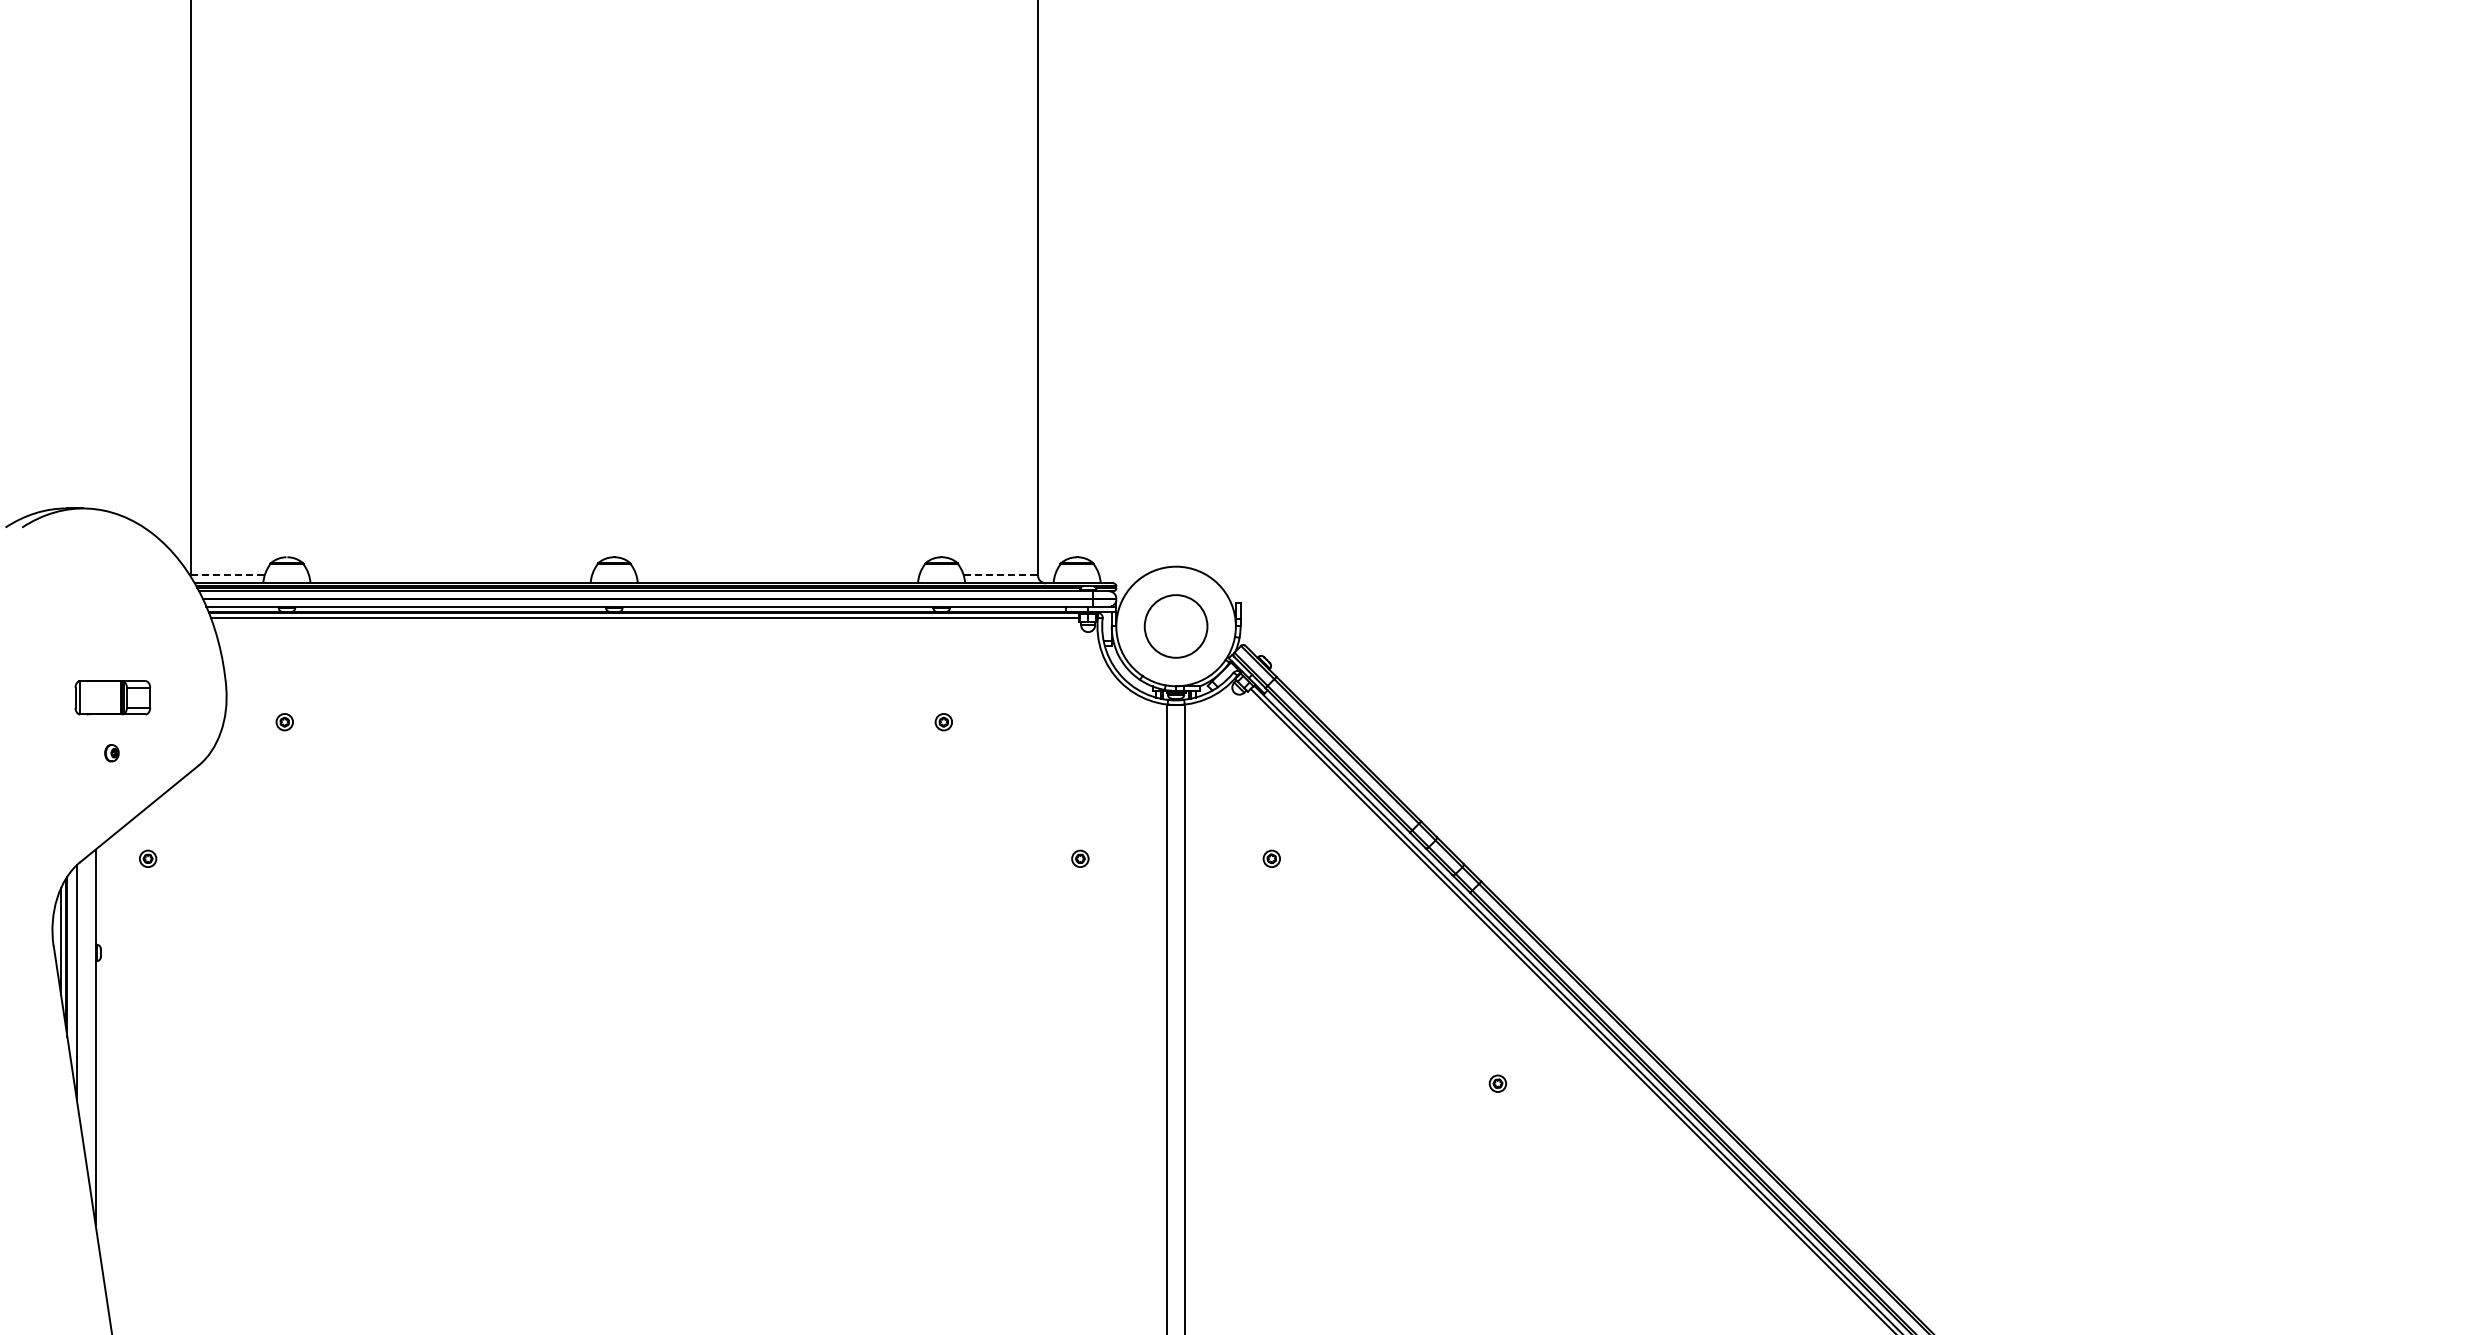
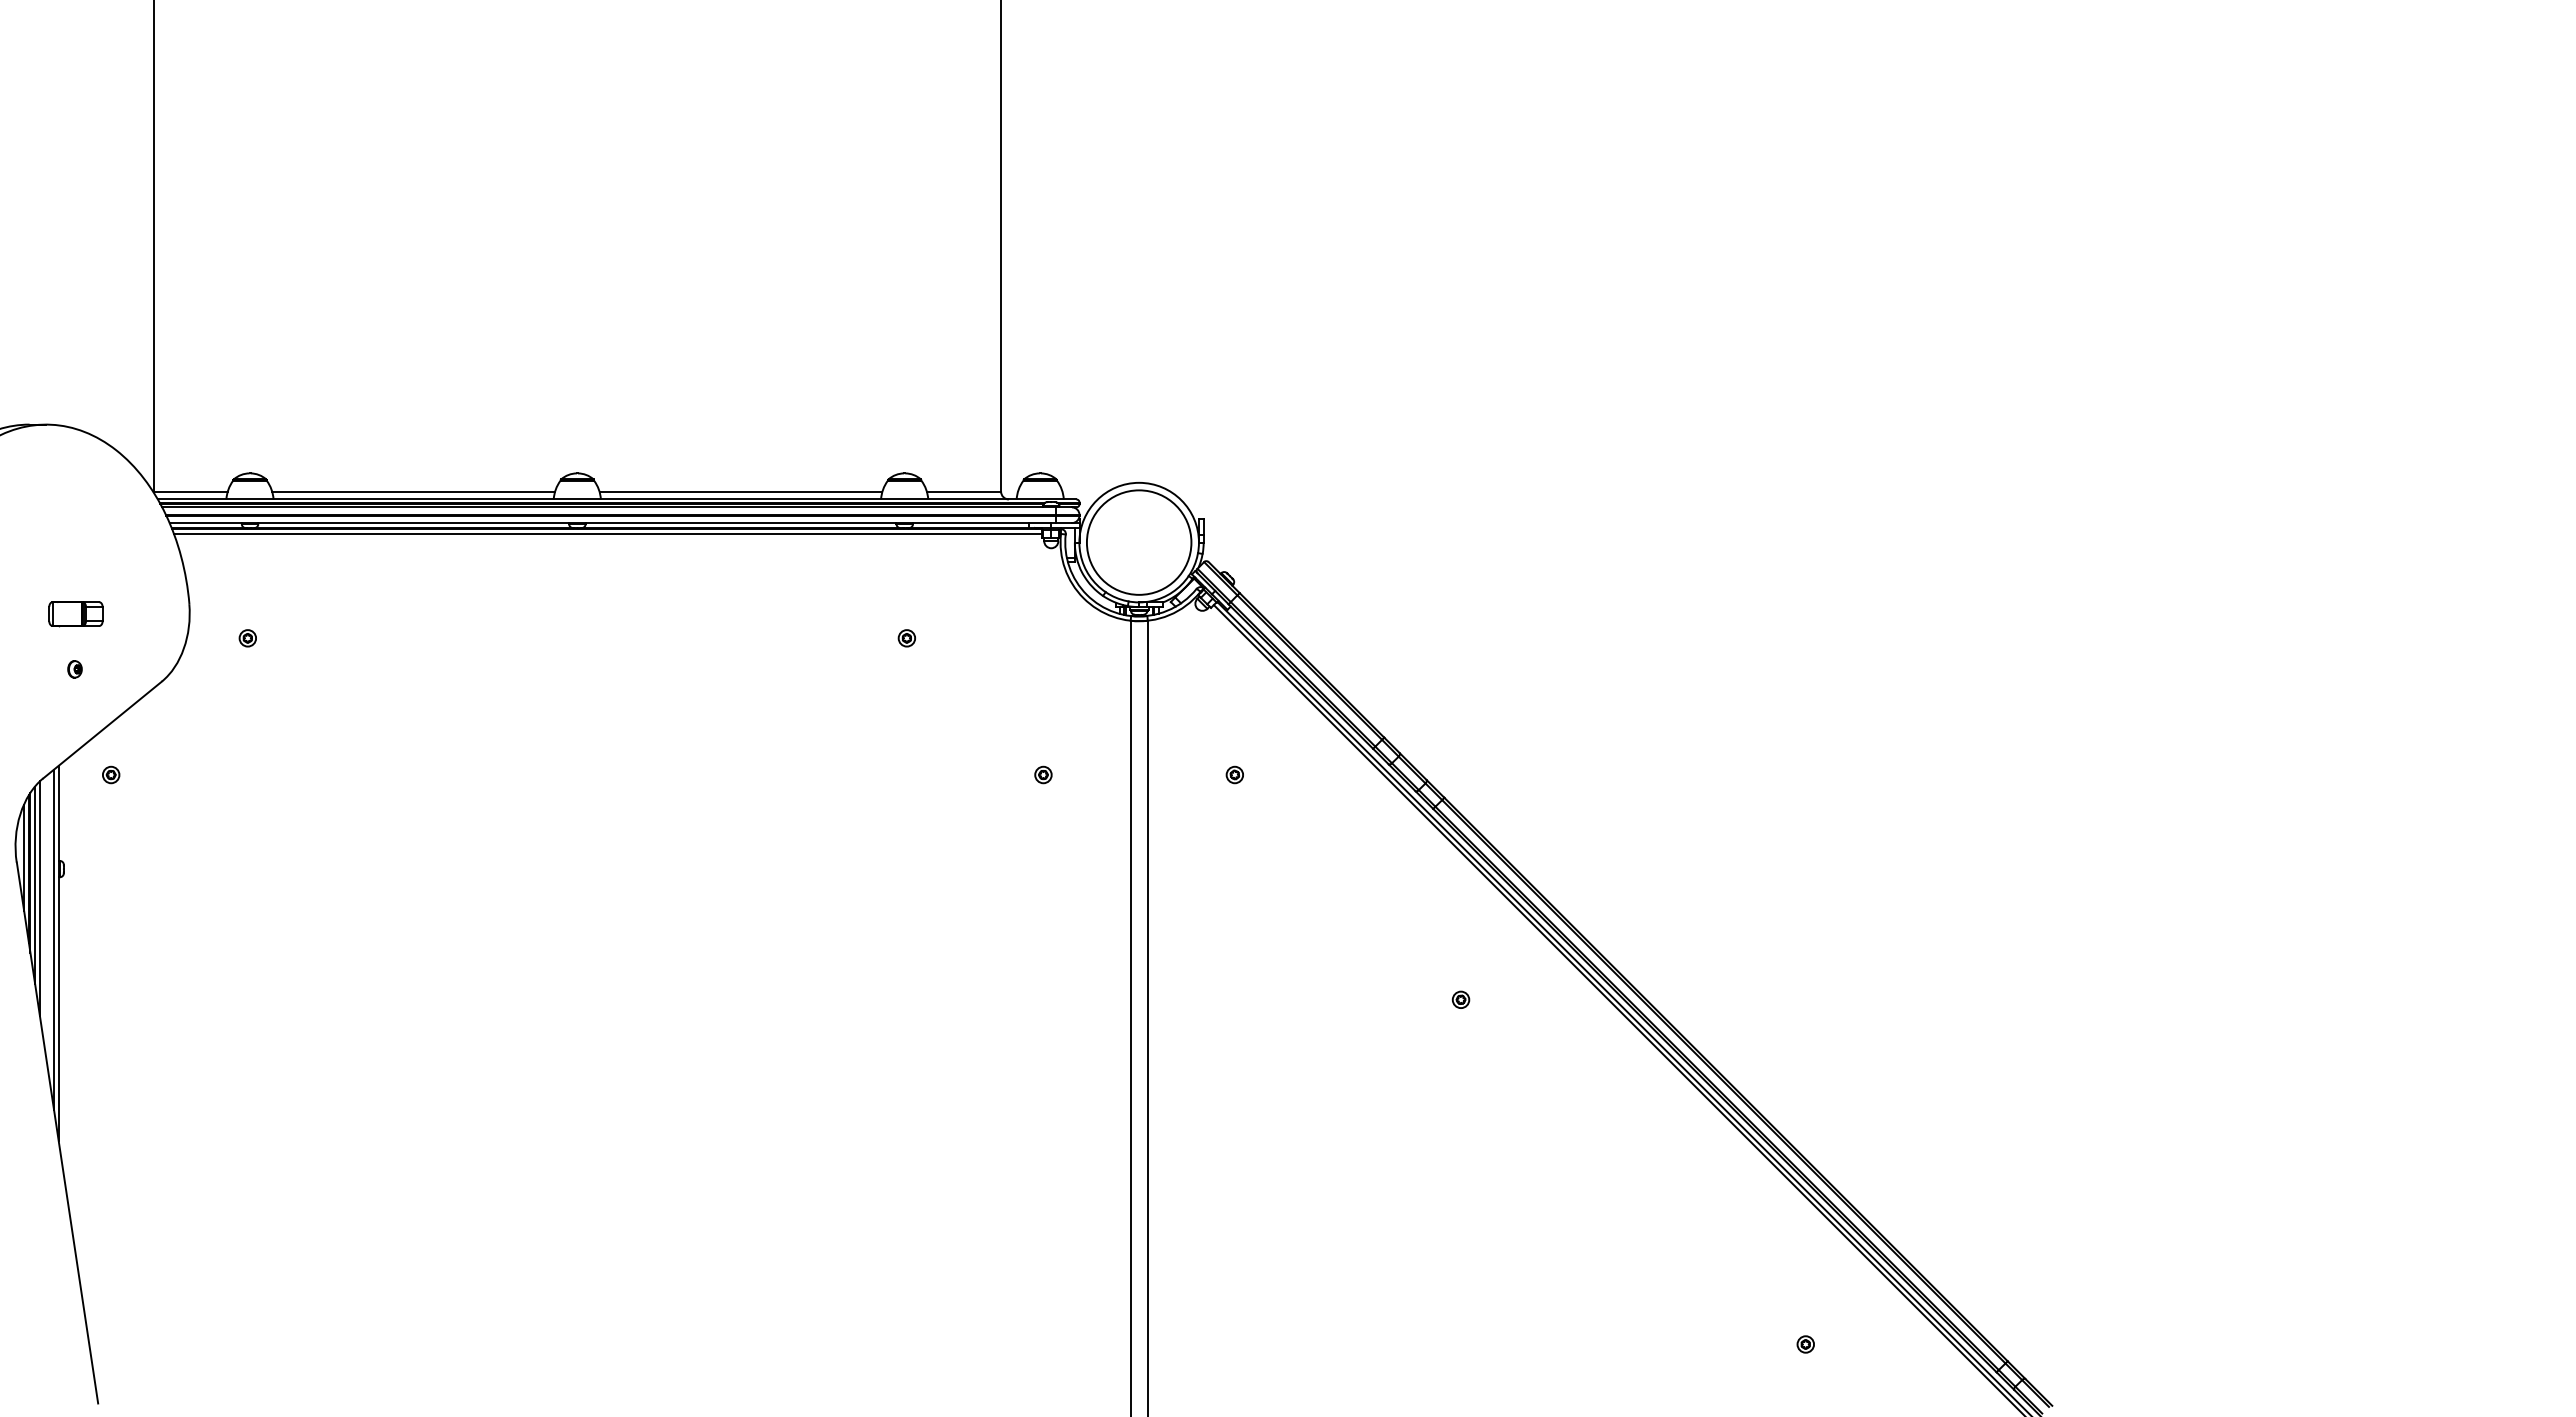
line: (228, 575) -> (191, 491), dashed -> solid
line: (450, 575) -> (413, 491), added
line: (777, 575) -> (740, 491), added
line: (1001, 575) -> (964, 491), dashed -> solid
circle: (1175, 626) -> (1138, 542), size x1.67
part: (112, 698) -> (75, 614), size x0.71
line: (72, 969) -> (35, 885), added
line: (90, 1023) -> (53, 939), added

